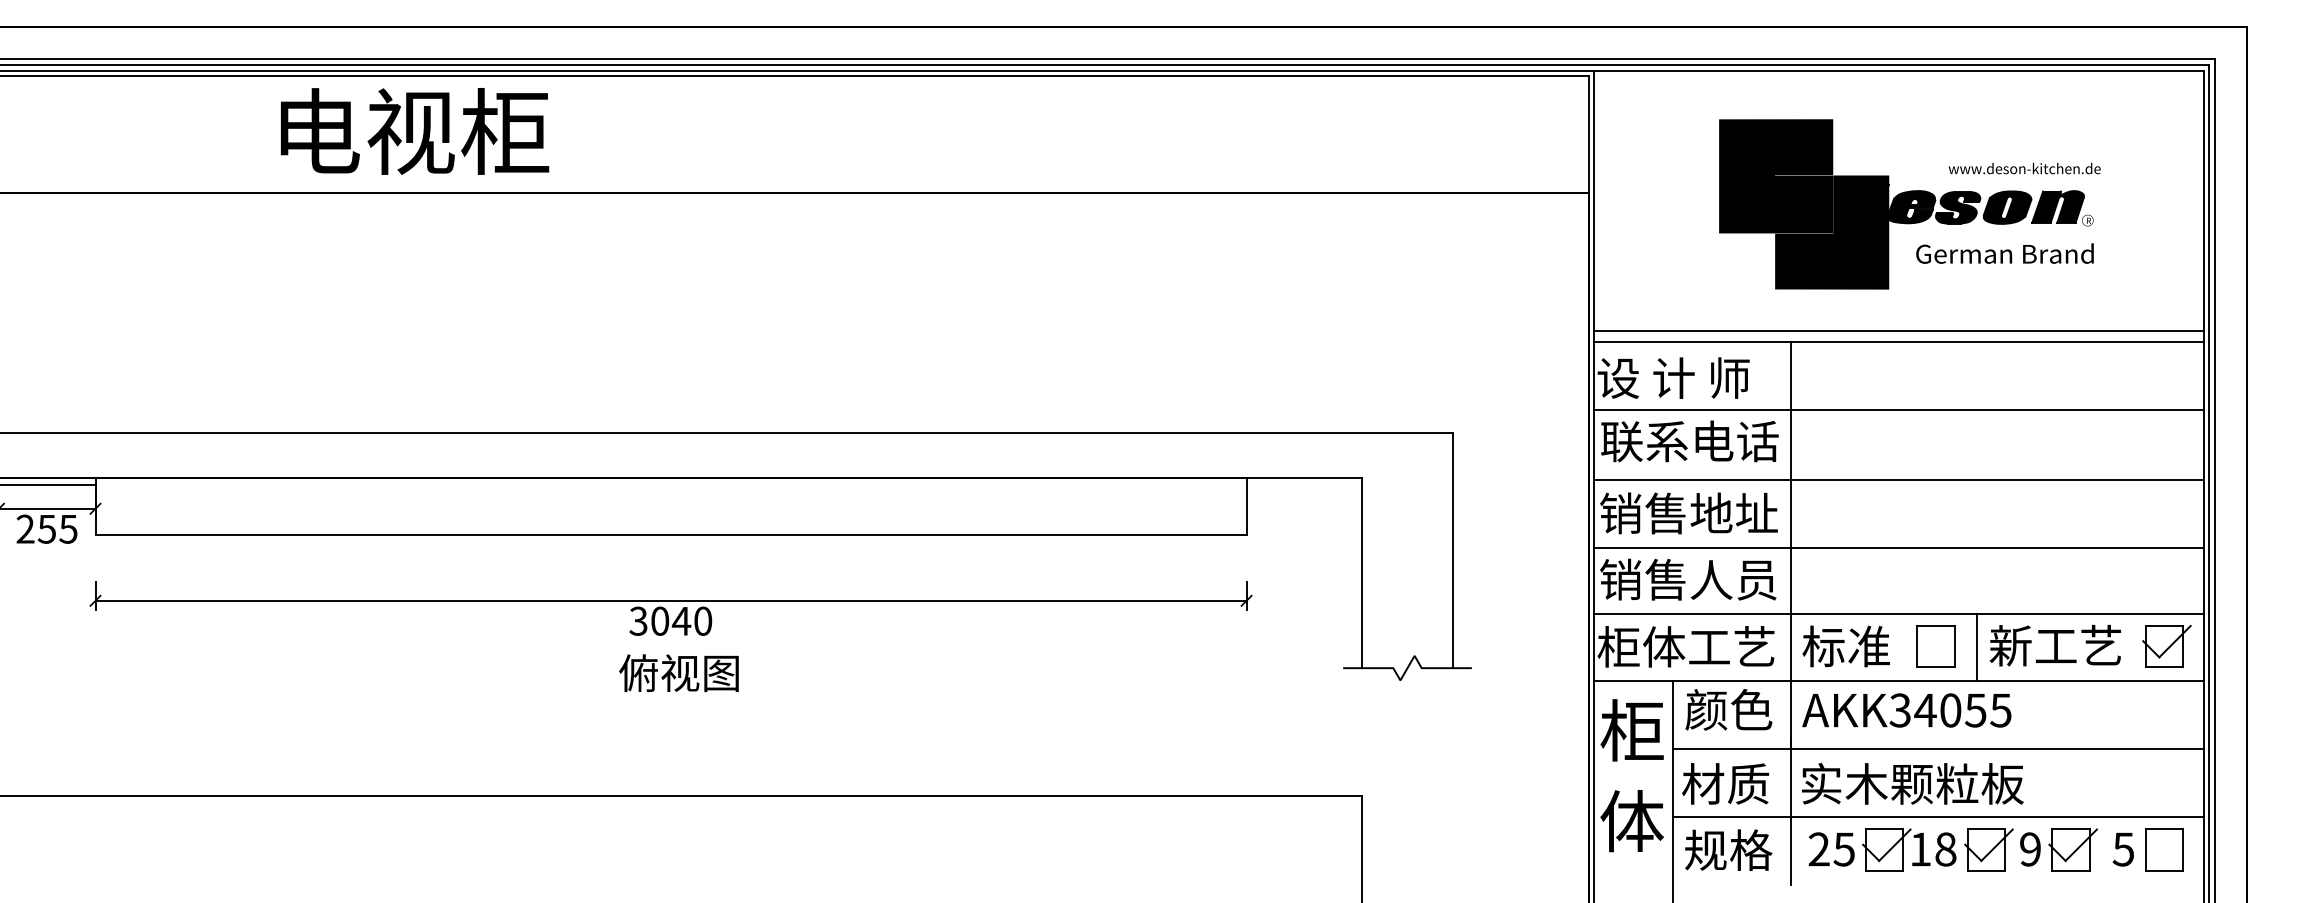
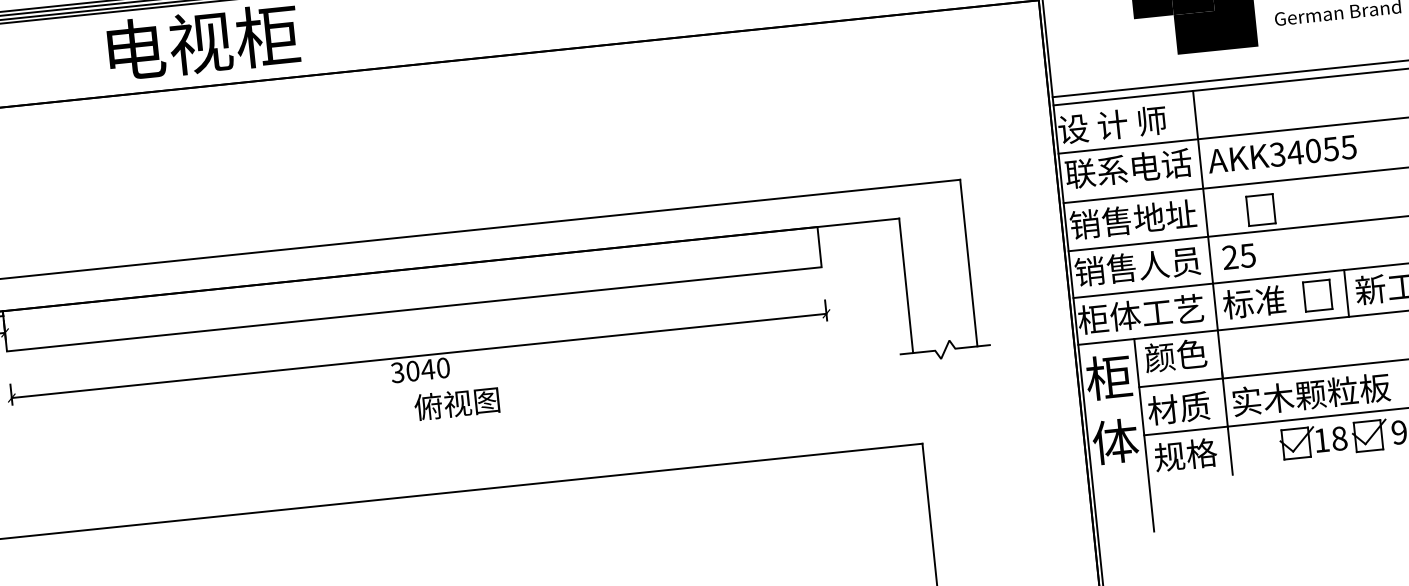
part: (1868, 518) -> (1260, 210), added
text: (678, 672) -> (456, 403), moved
text: (1906, 710) -> (1282, 154), moved
text: (1831, 849) -> (1238, 256), moved

